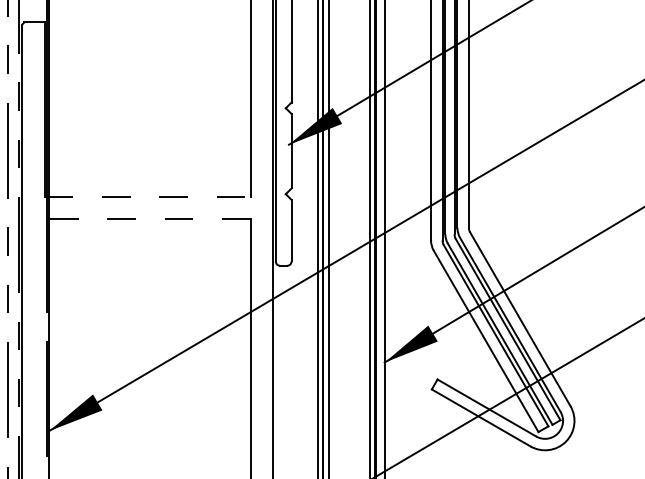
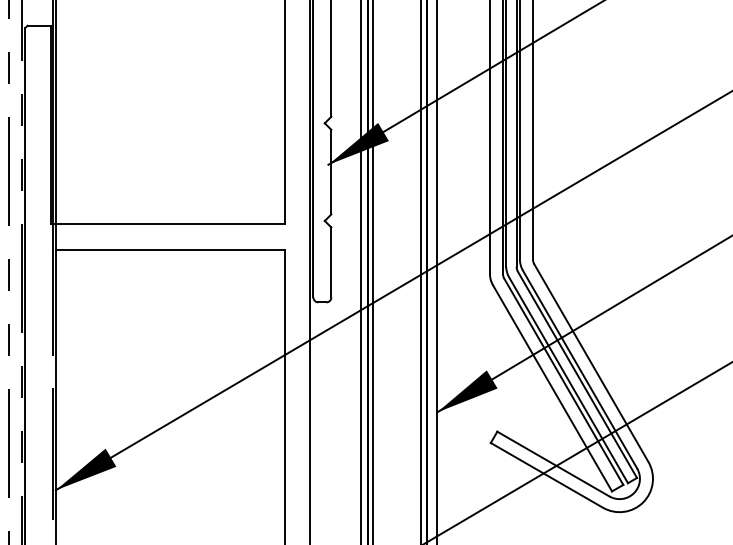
line: (148, 197) -> (168, 224), dashed -> solid
line: (149, 219) -> (169, 249), dashed -> solid

